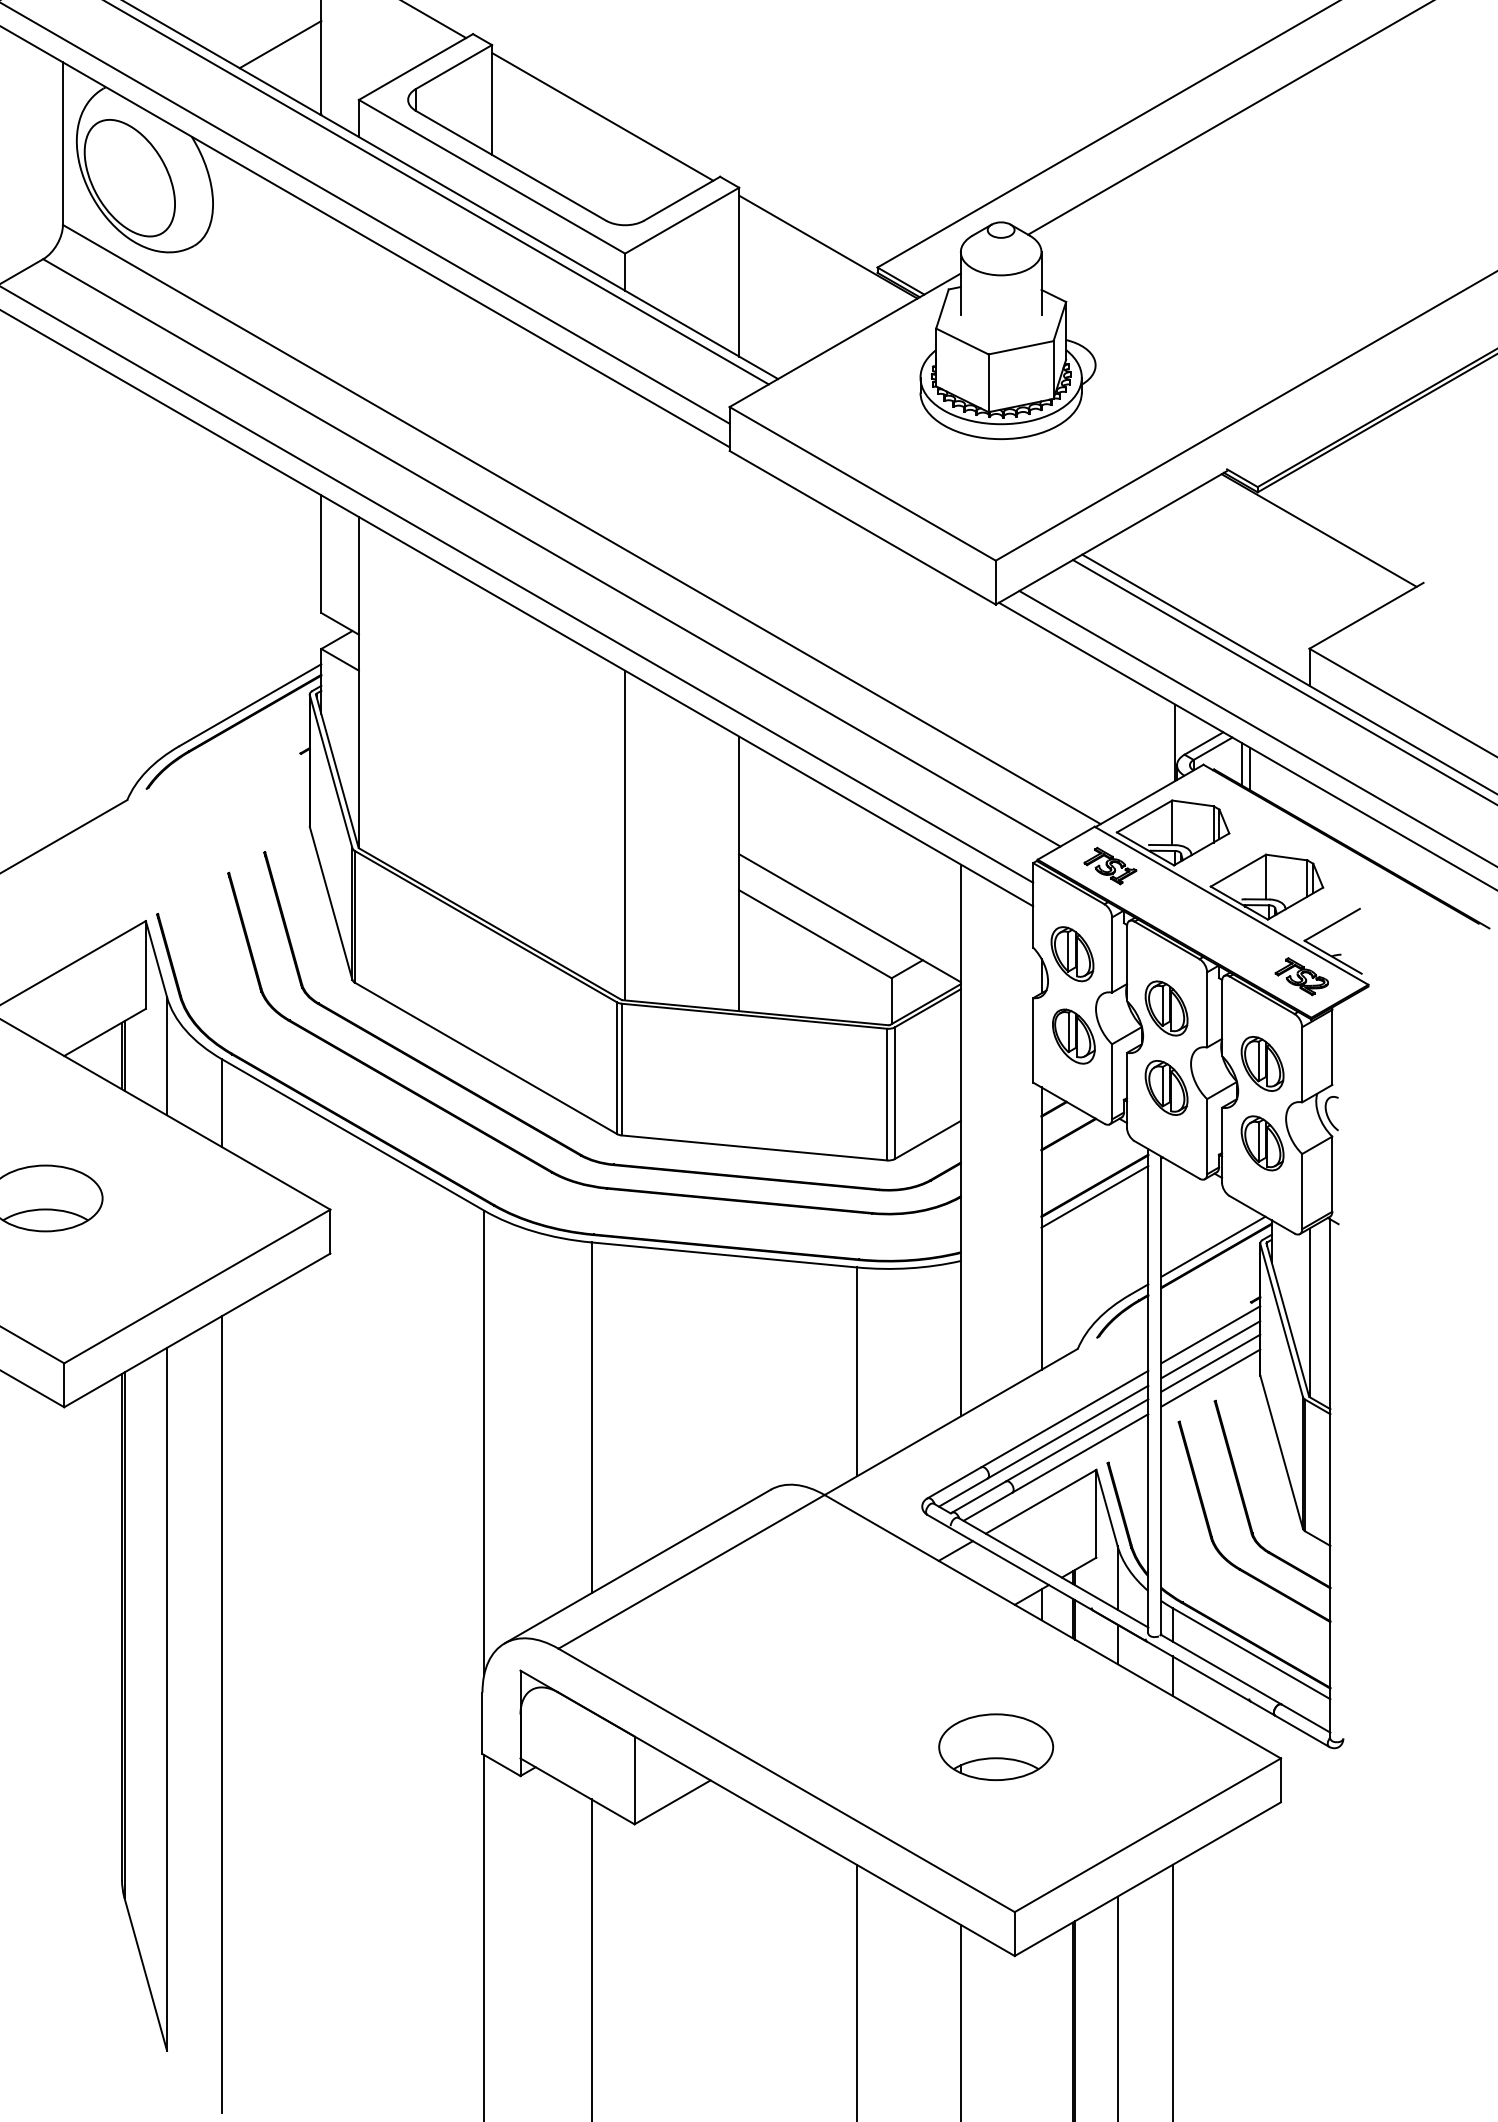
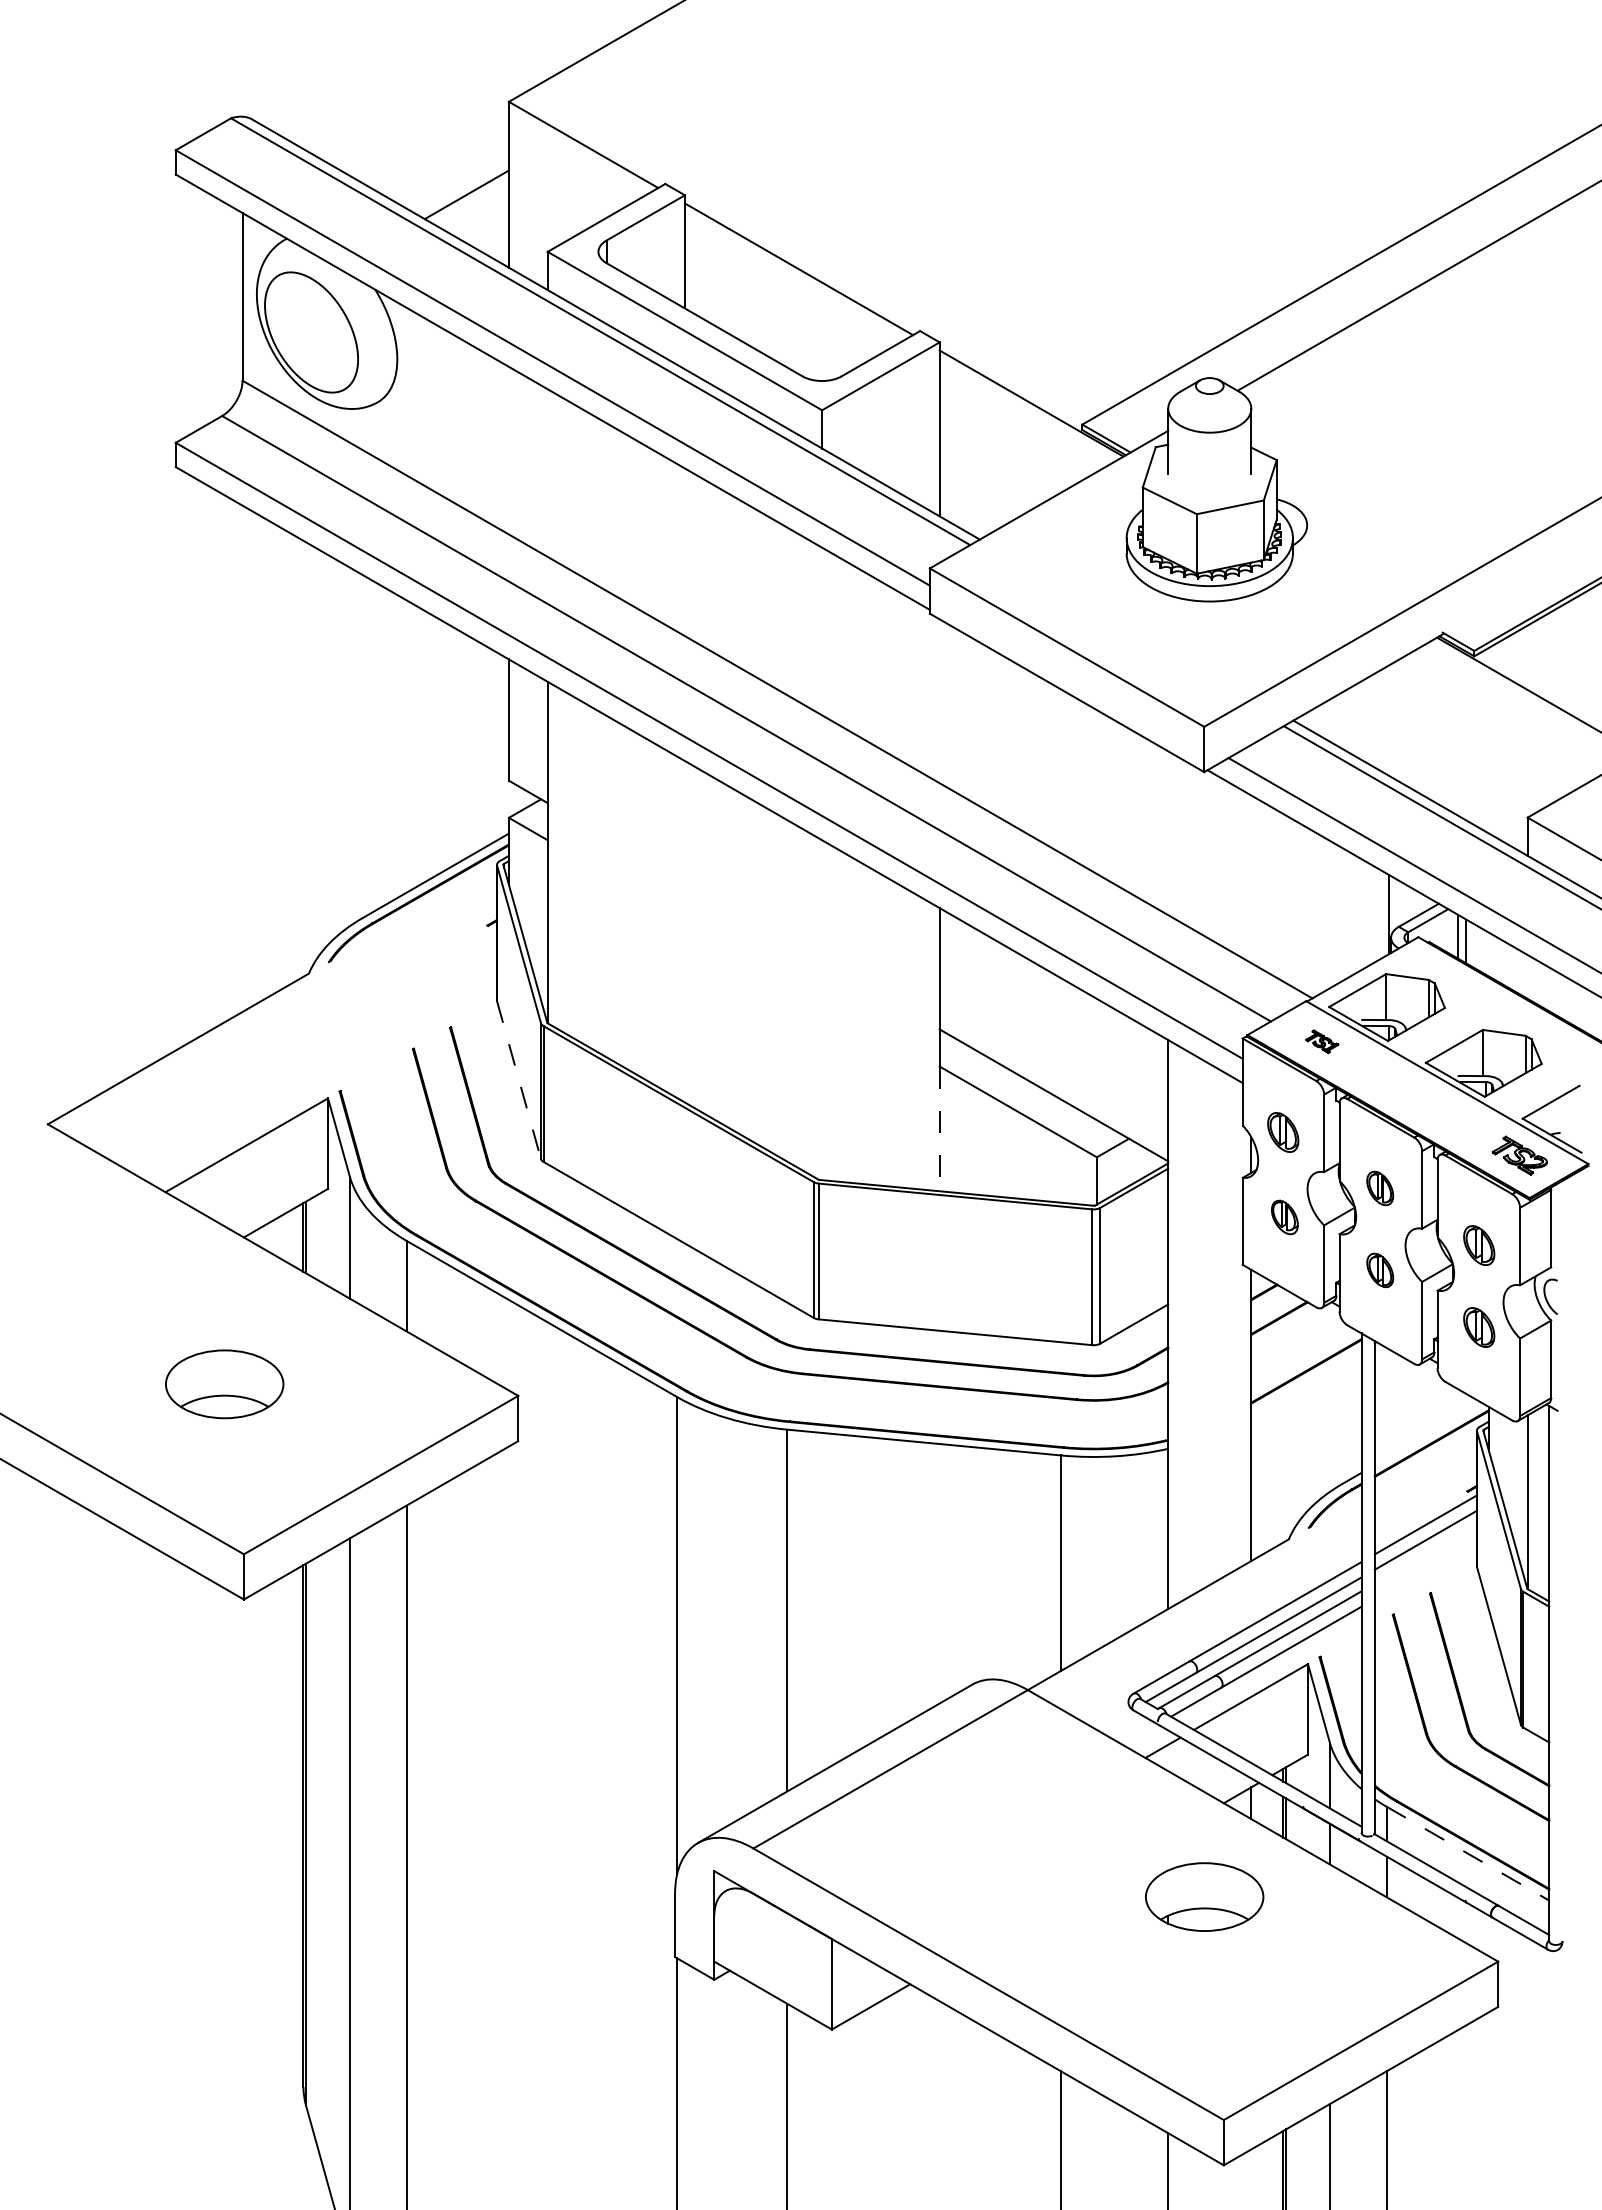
line: (625, 835) -> (822, 1010), removed
part: (1109, 865) -> (1321, 1041), size x0.6
line: (331, 903) -> (519, 1080), solid -> dashed
line: (738, 951) -> (939, 1129), solid -> dashed
part: (1071, 954) -> (1282, 1132), size x0.7
part: (1165, 1008) -> (1379, 1188), size x0.6
part: (1073, 1036) -> (1284, 1217), size x0.6
part: (1261, 1063) -> (1478, 1245), size x0.7
part: (1165, 1088) -> (1379, 1270), size x0.6
part: (1261, 1143) -> (1478, 1327), size x0.7
line: (1094, 1196) -> (1306, 1382), removed
line: (1213, 1247) -> (1428, 1434), removed
line: (1210, 1362) -> (1425, 1553), removed
line: (1210, 1378) -> (1425, 1569), removed
line: (1251, 1653) -> (1467, 1853), solid -> dashed
part: (996, 1746) -> (1204, 1896), moved

